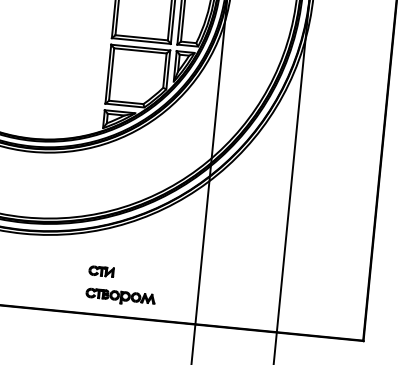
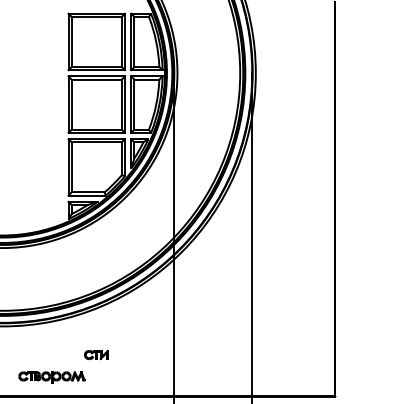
part: (101, 272) -> (96, 355), moved
part: (120, 297) -> (51, 377), moved

